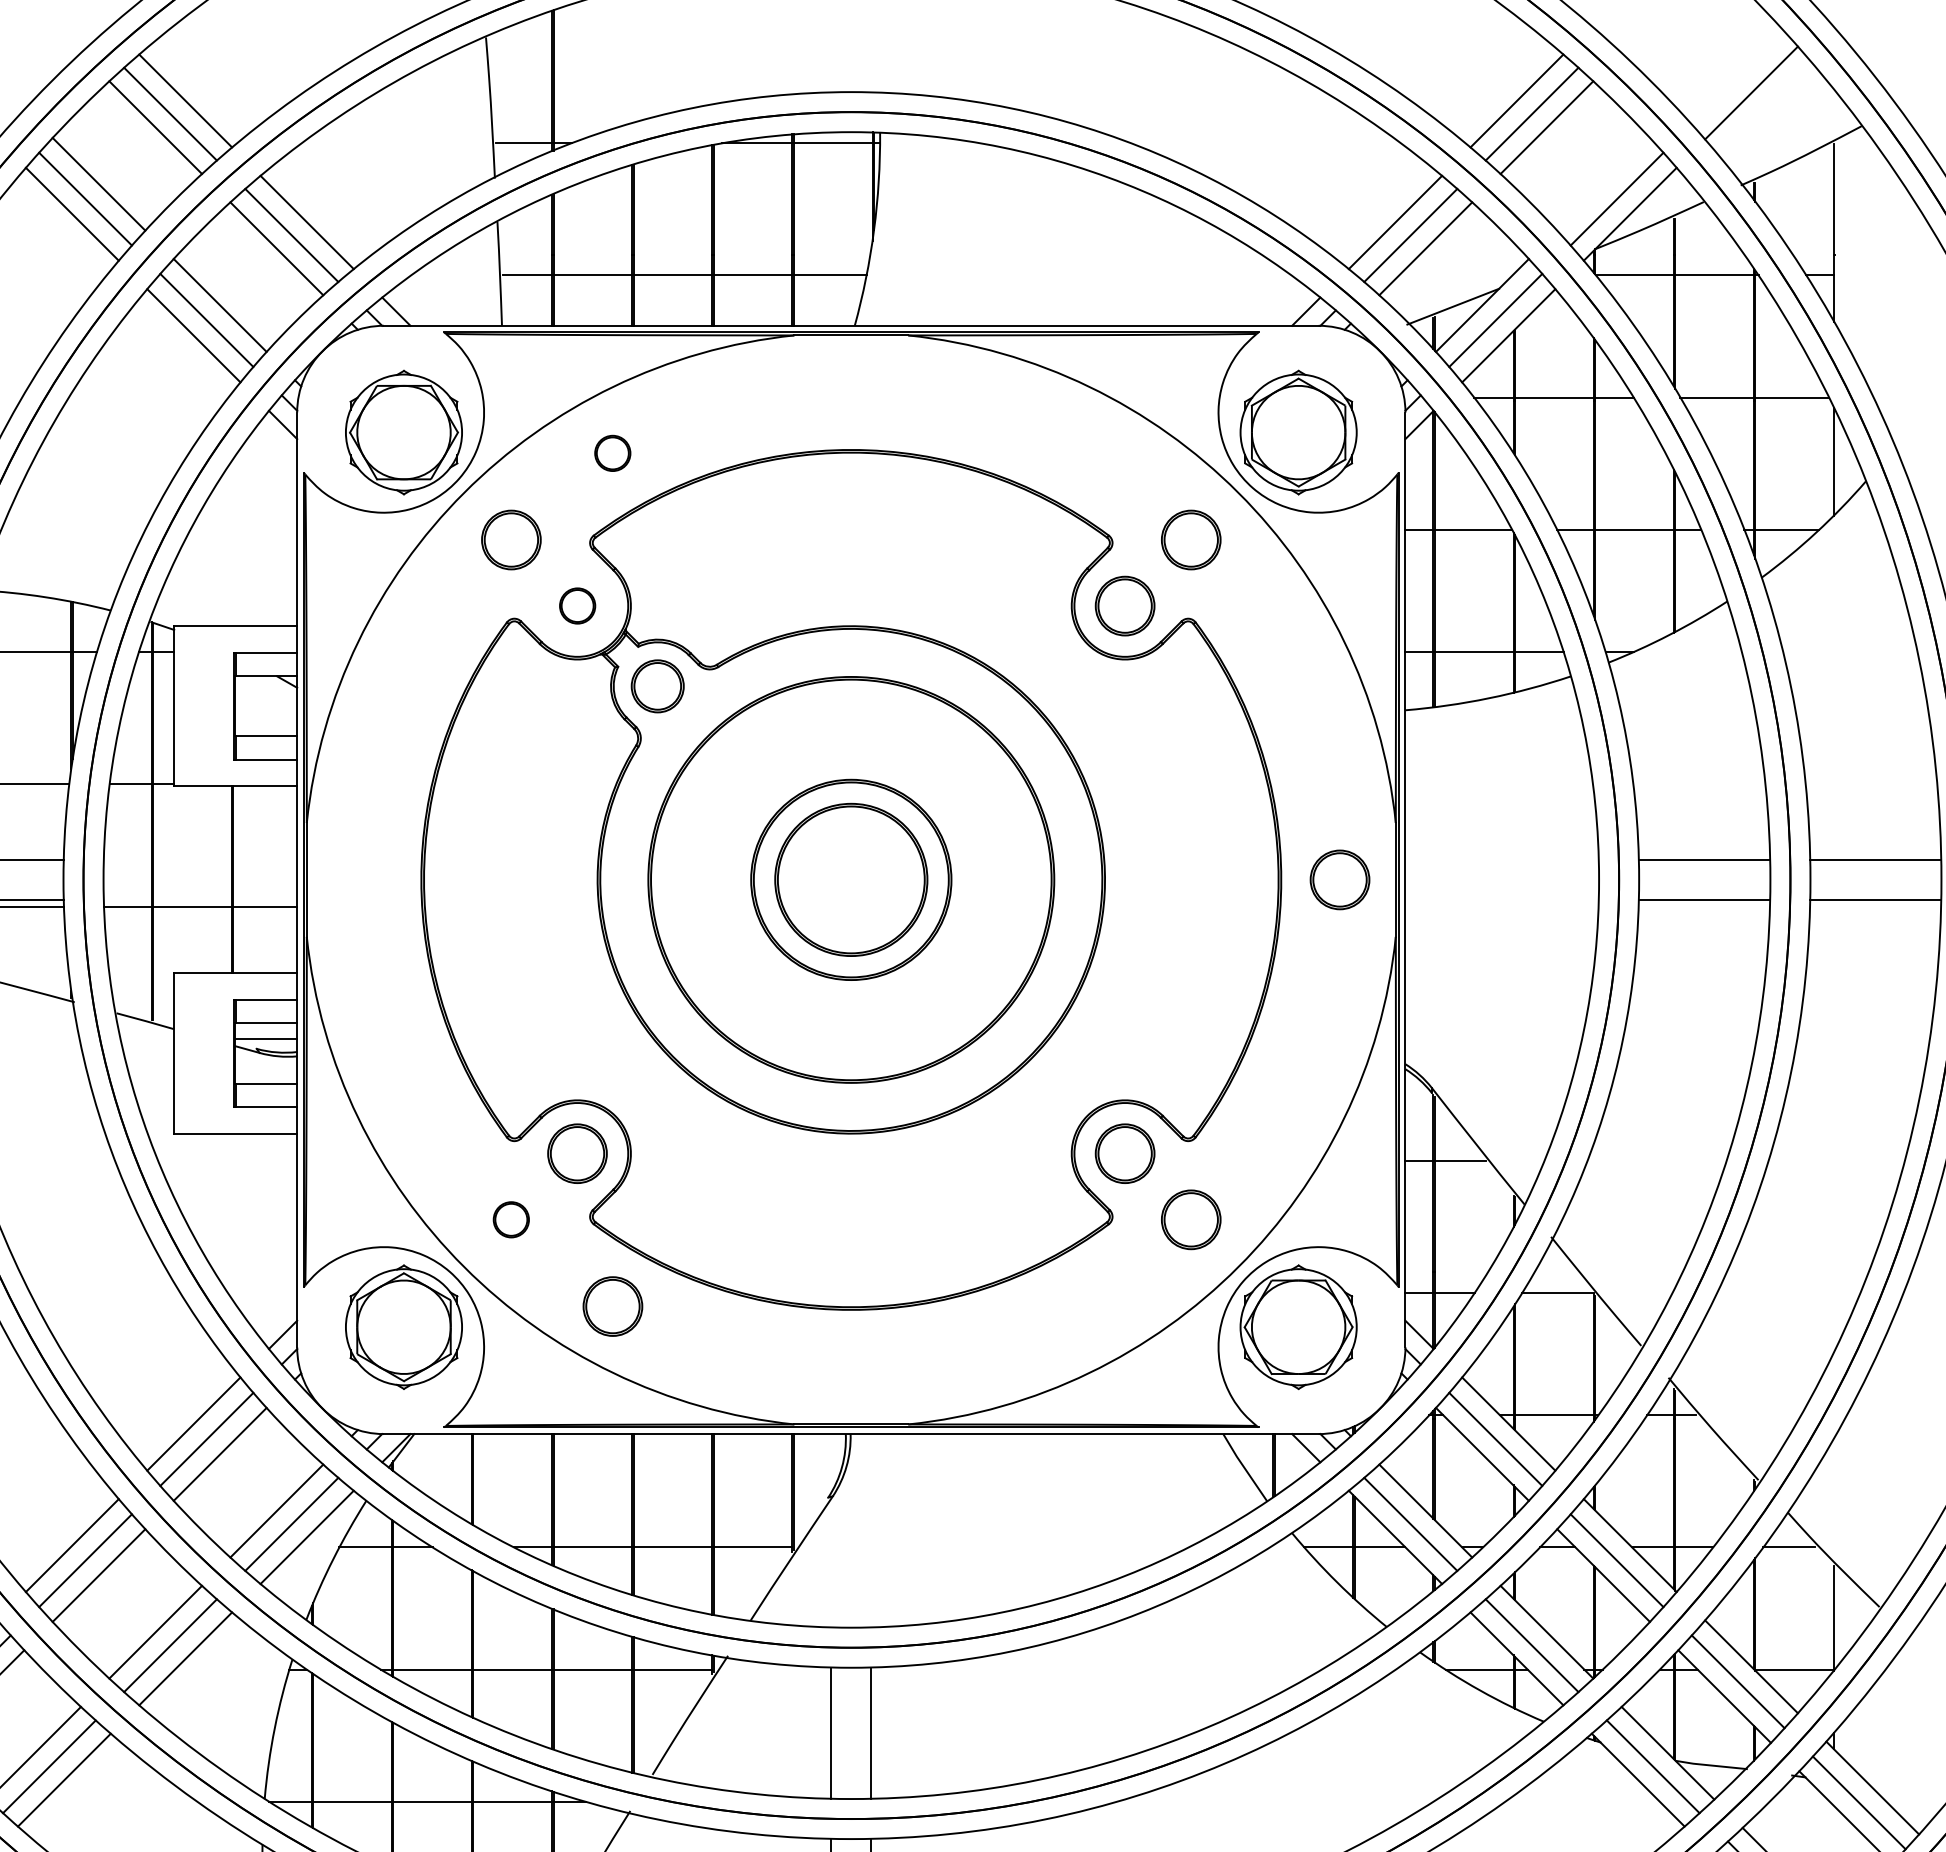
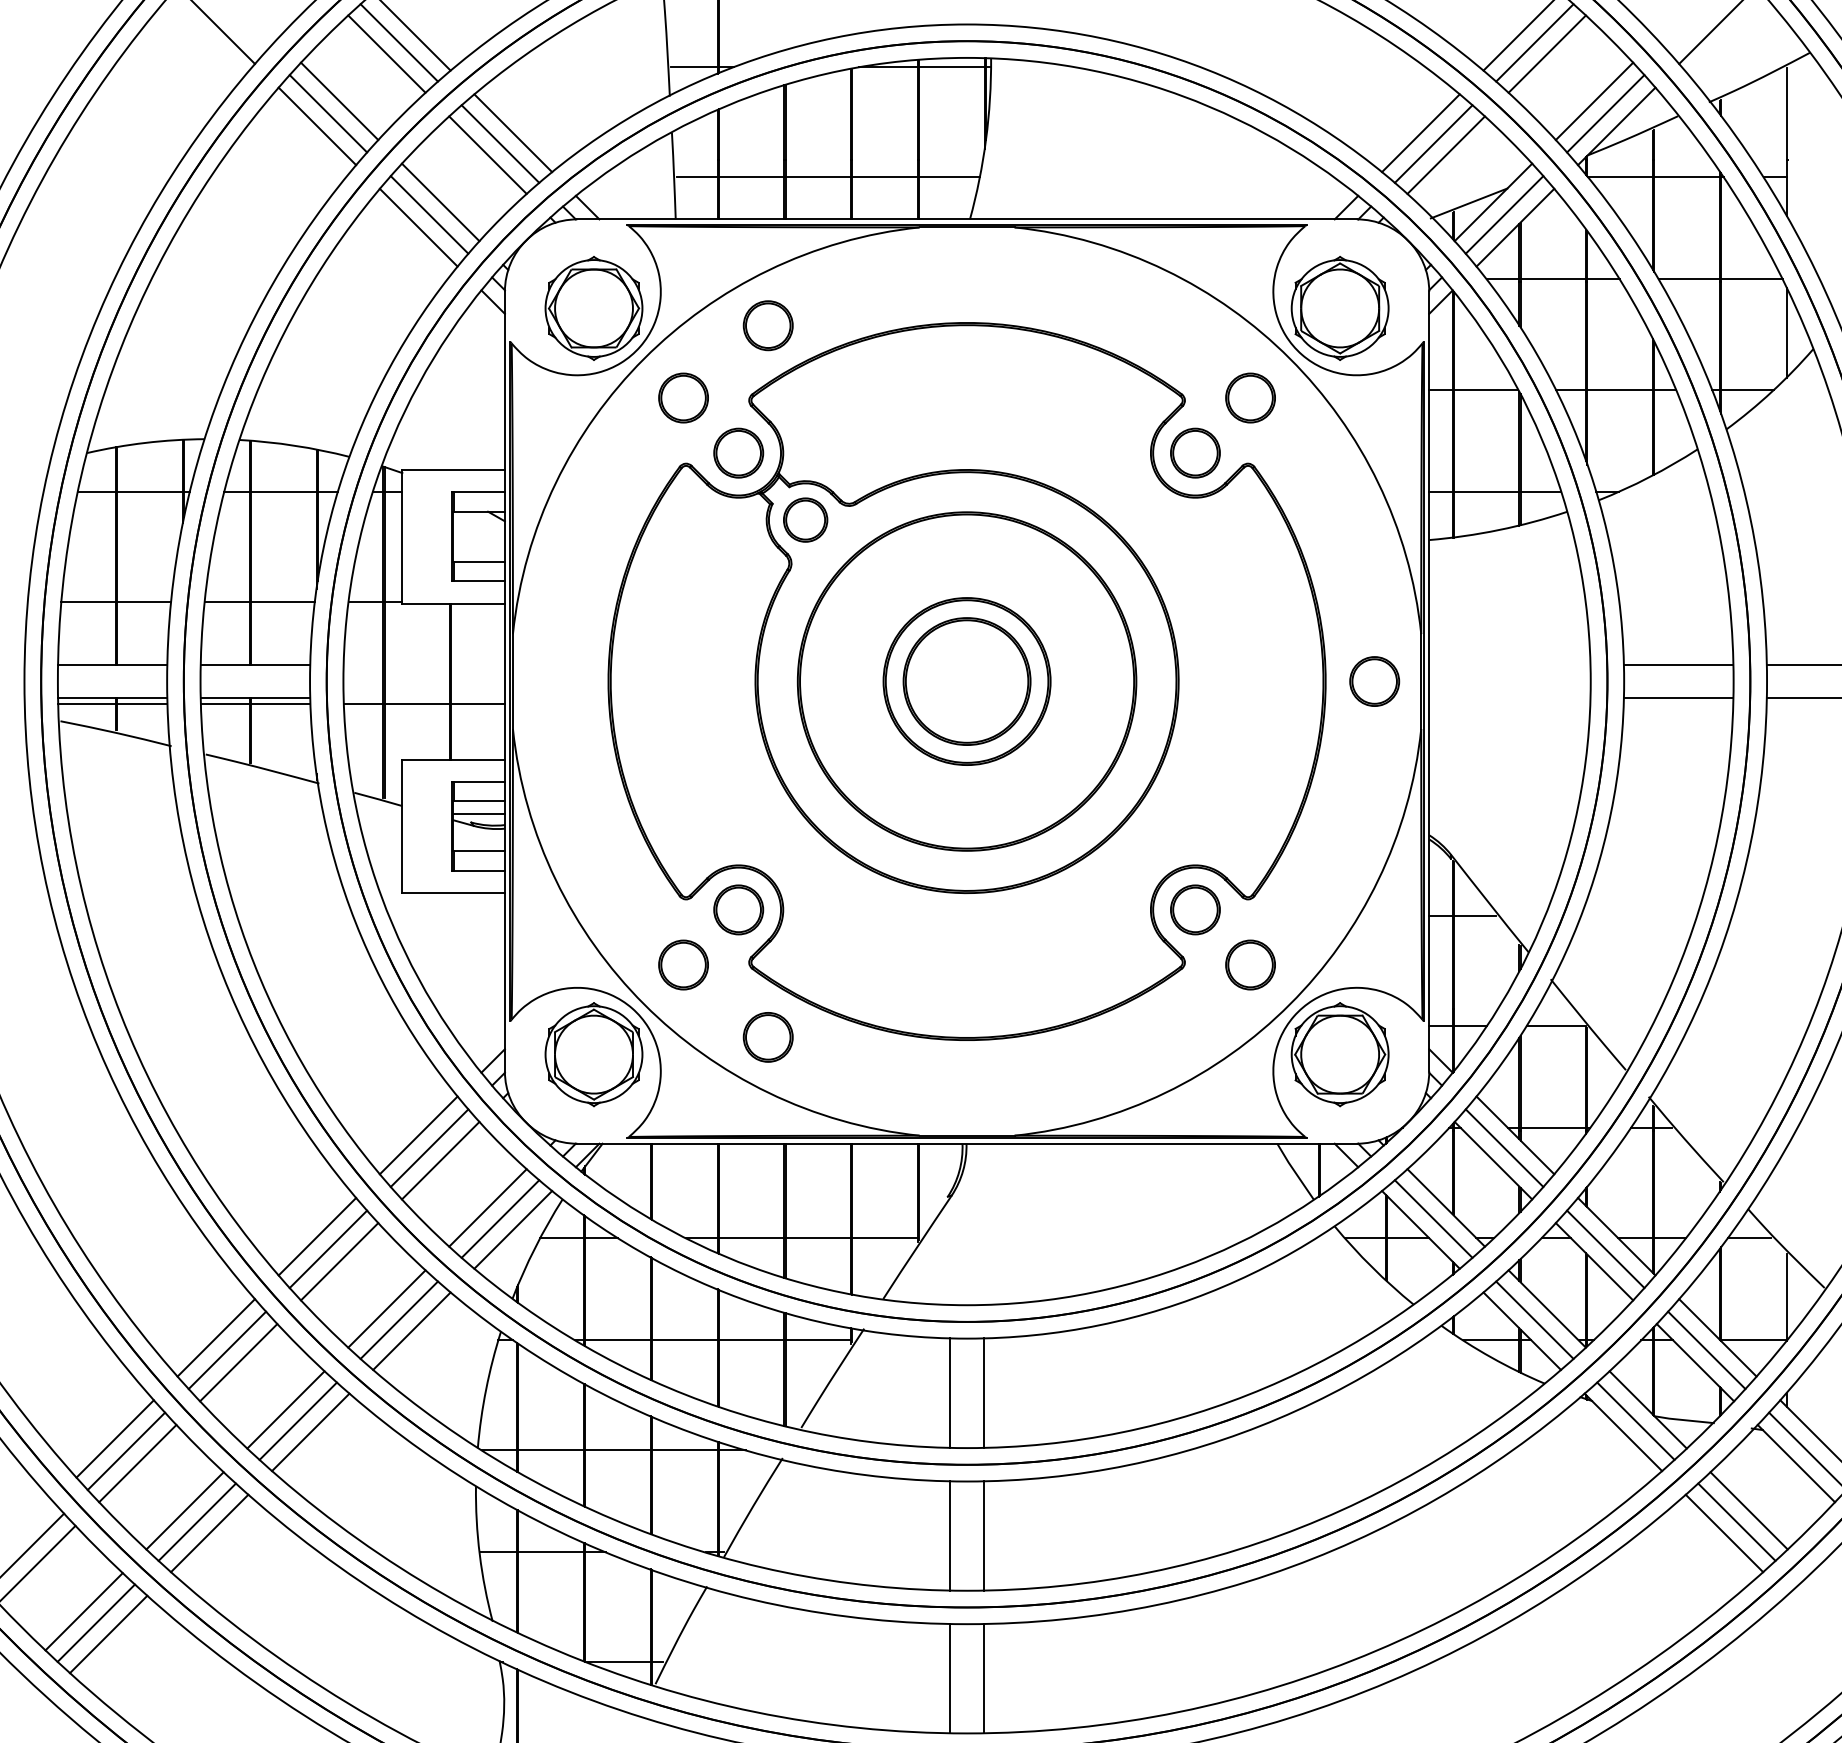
line: (1603, 184) -> (1594, 101), added
part: (612, 453) -> (767, 325), size x1.67
part: (577, 605) -> (738, 452), size x1.67
part: (511, 1219) -> (683, 964), size x1.67

